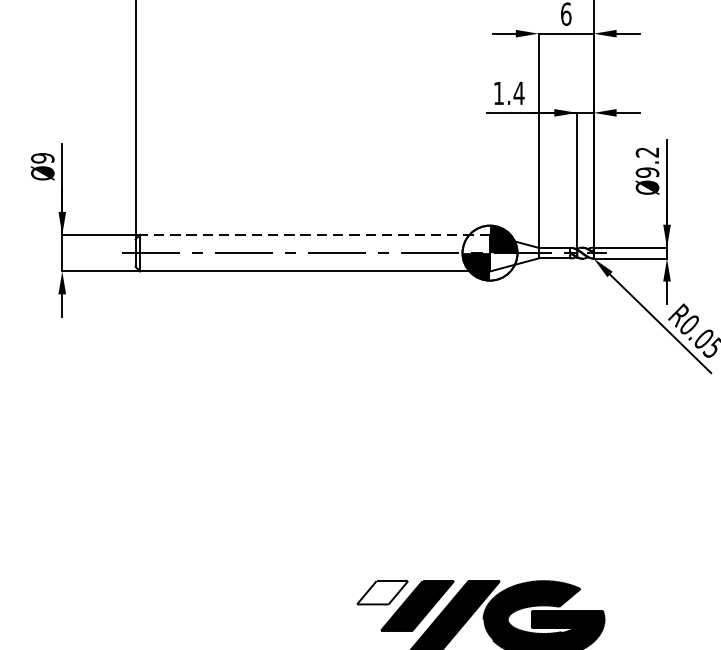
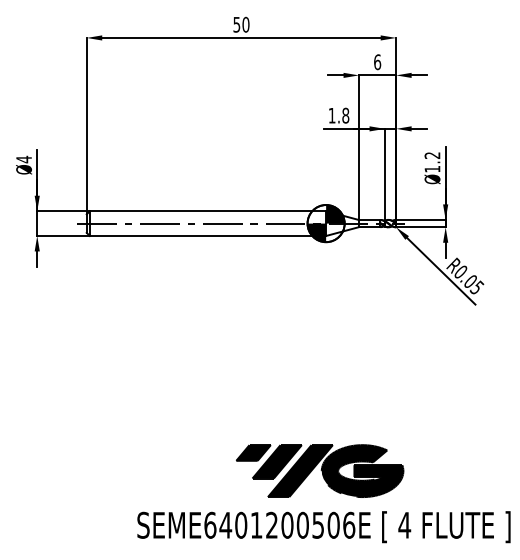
text: (518, 93) -> (345, 115), 1.4 -> 1.8
text: (43, 158) -> (24, 159), Ø9 -> Ø4
text: (647, 171) -> (432, 168), Ø9.2 -> Ø1.2
line: (314, 235) -> (207, 211), dashed -> solid
fill: (382, 592) -> (253, 452), added

